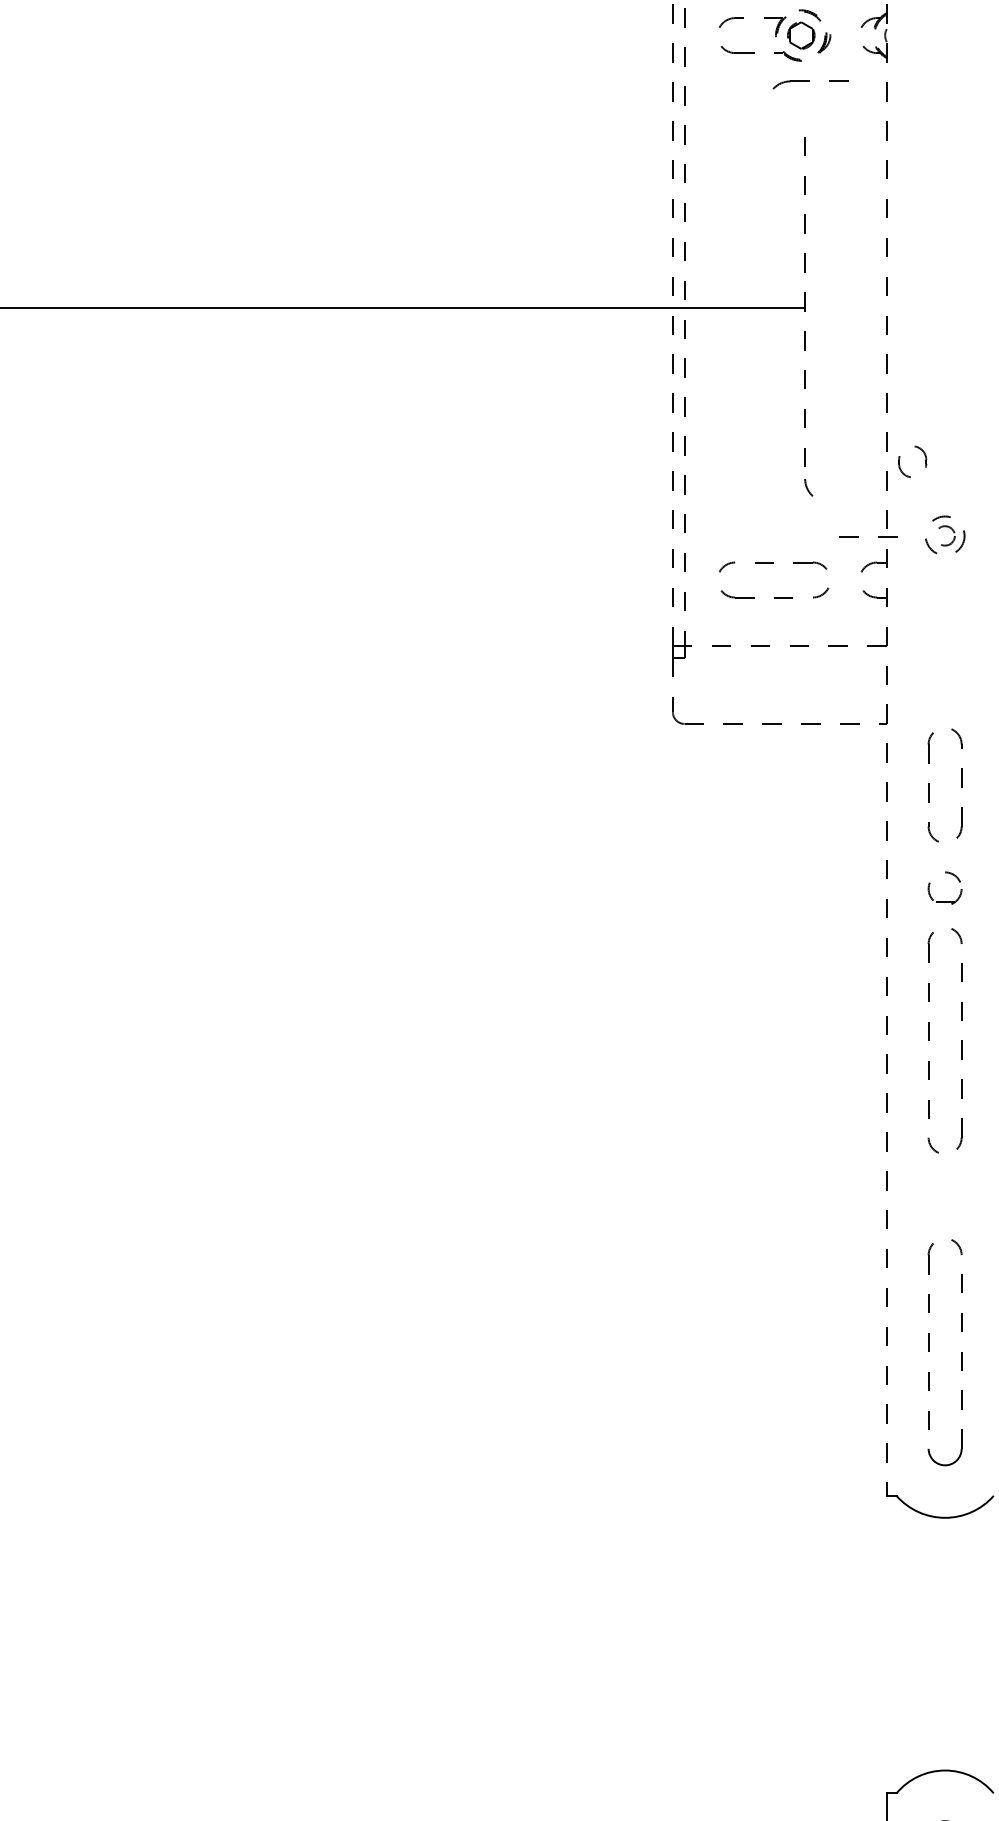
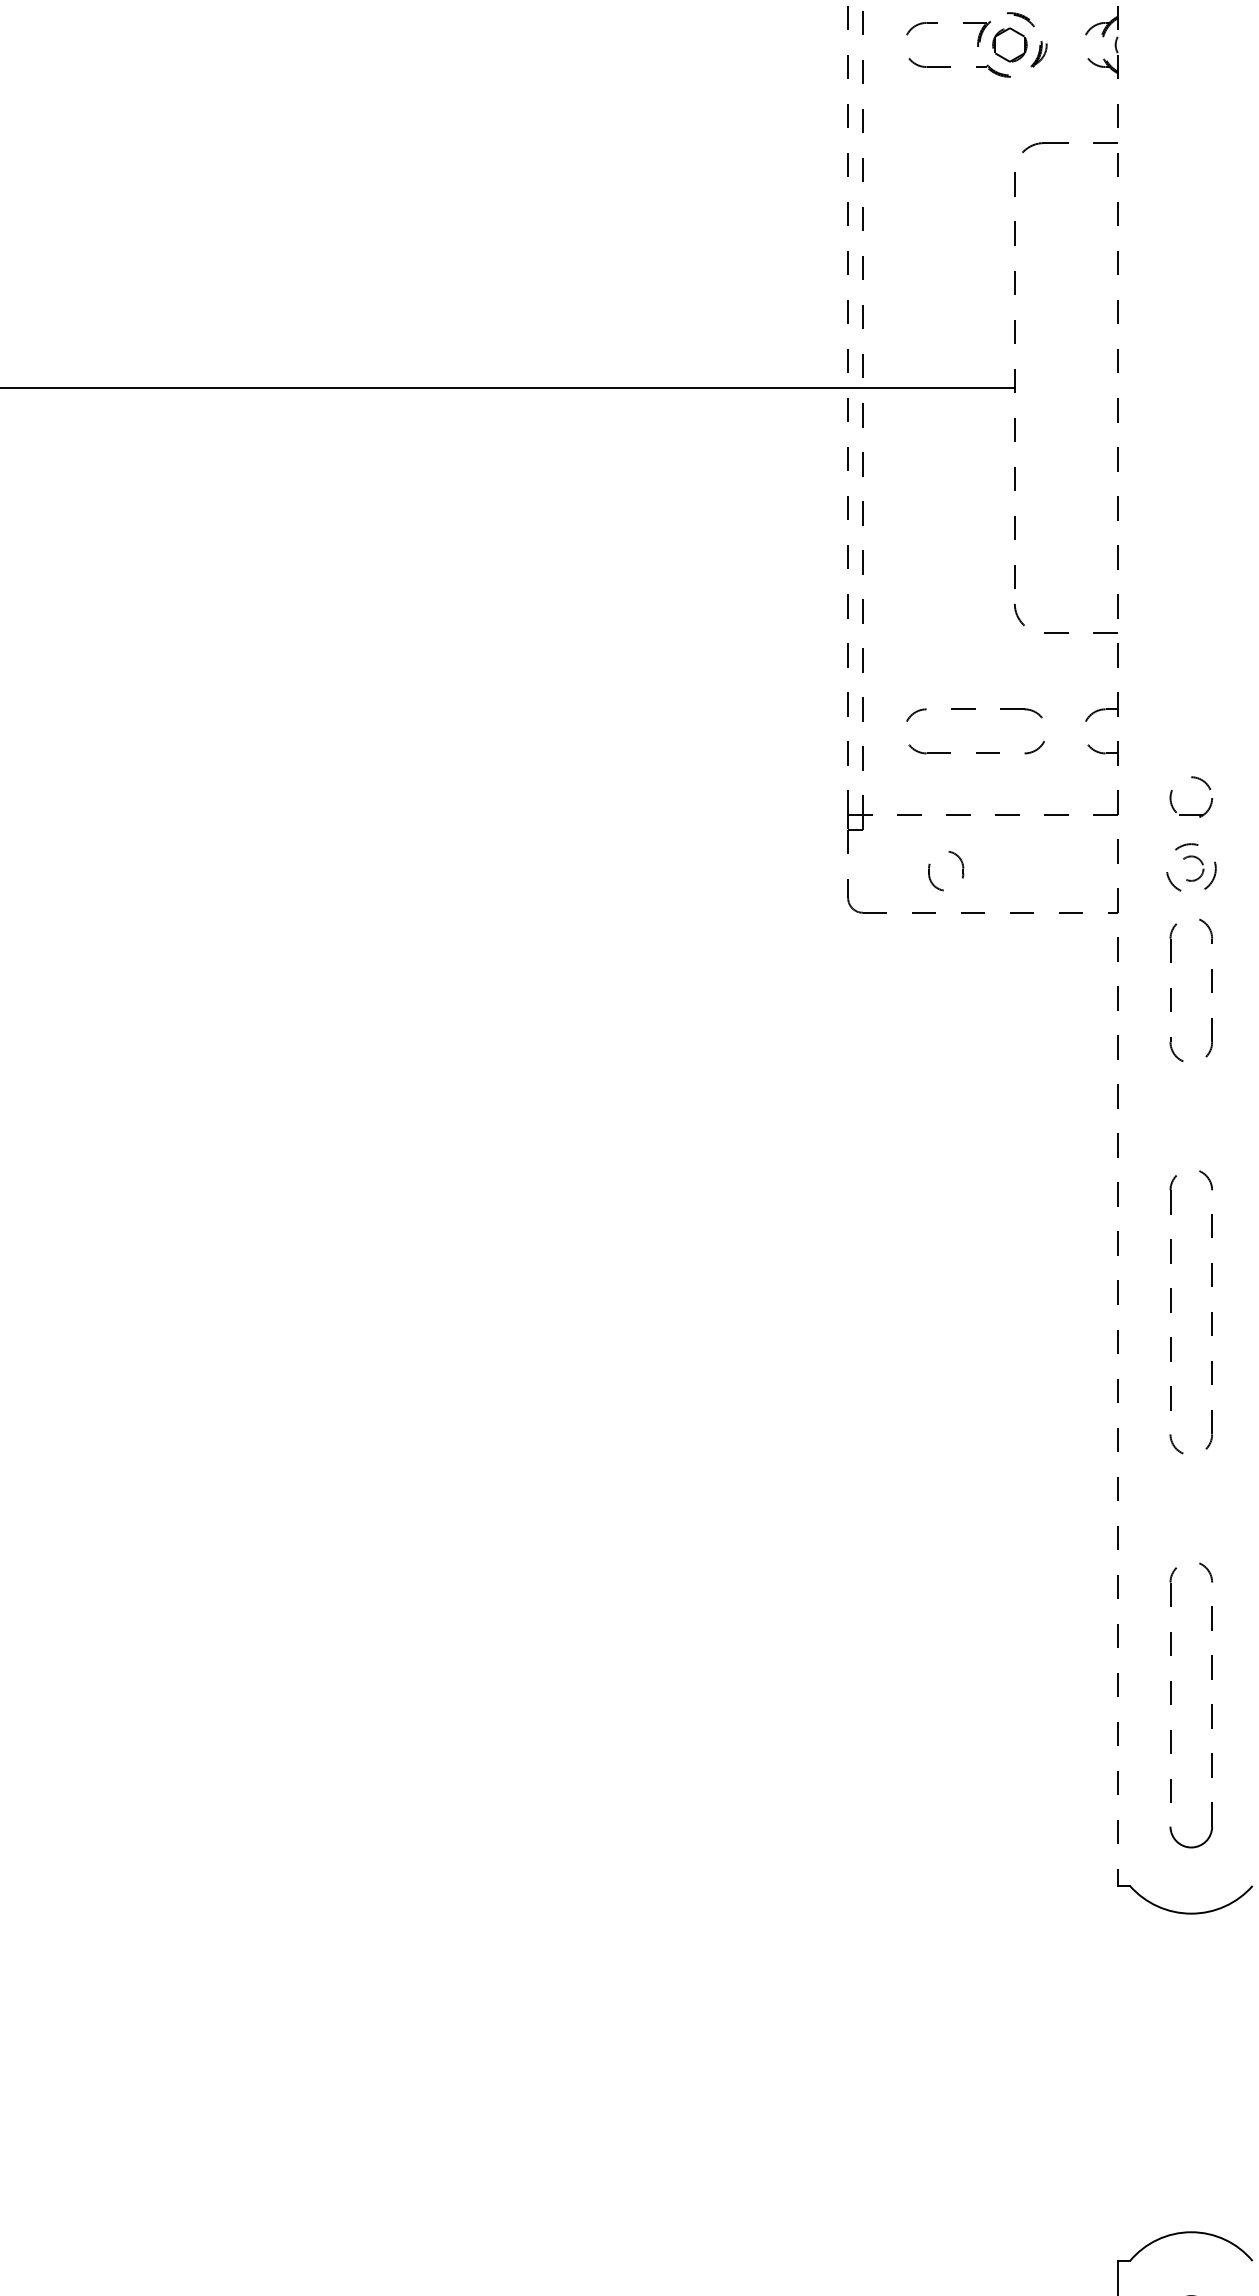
part: (810, 84) -> (1069, 147), moved
part: (900, 458) -> (930, 866), moved
part: (945, 527) -> (1191, 858), moved
line: (858, 536) -> (1068, 632), moved
part: (944, 901) -> (1190, 813), moved

